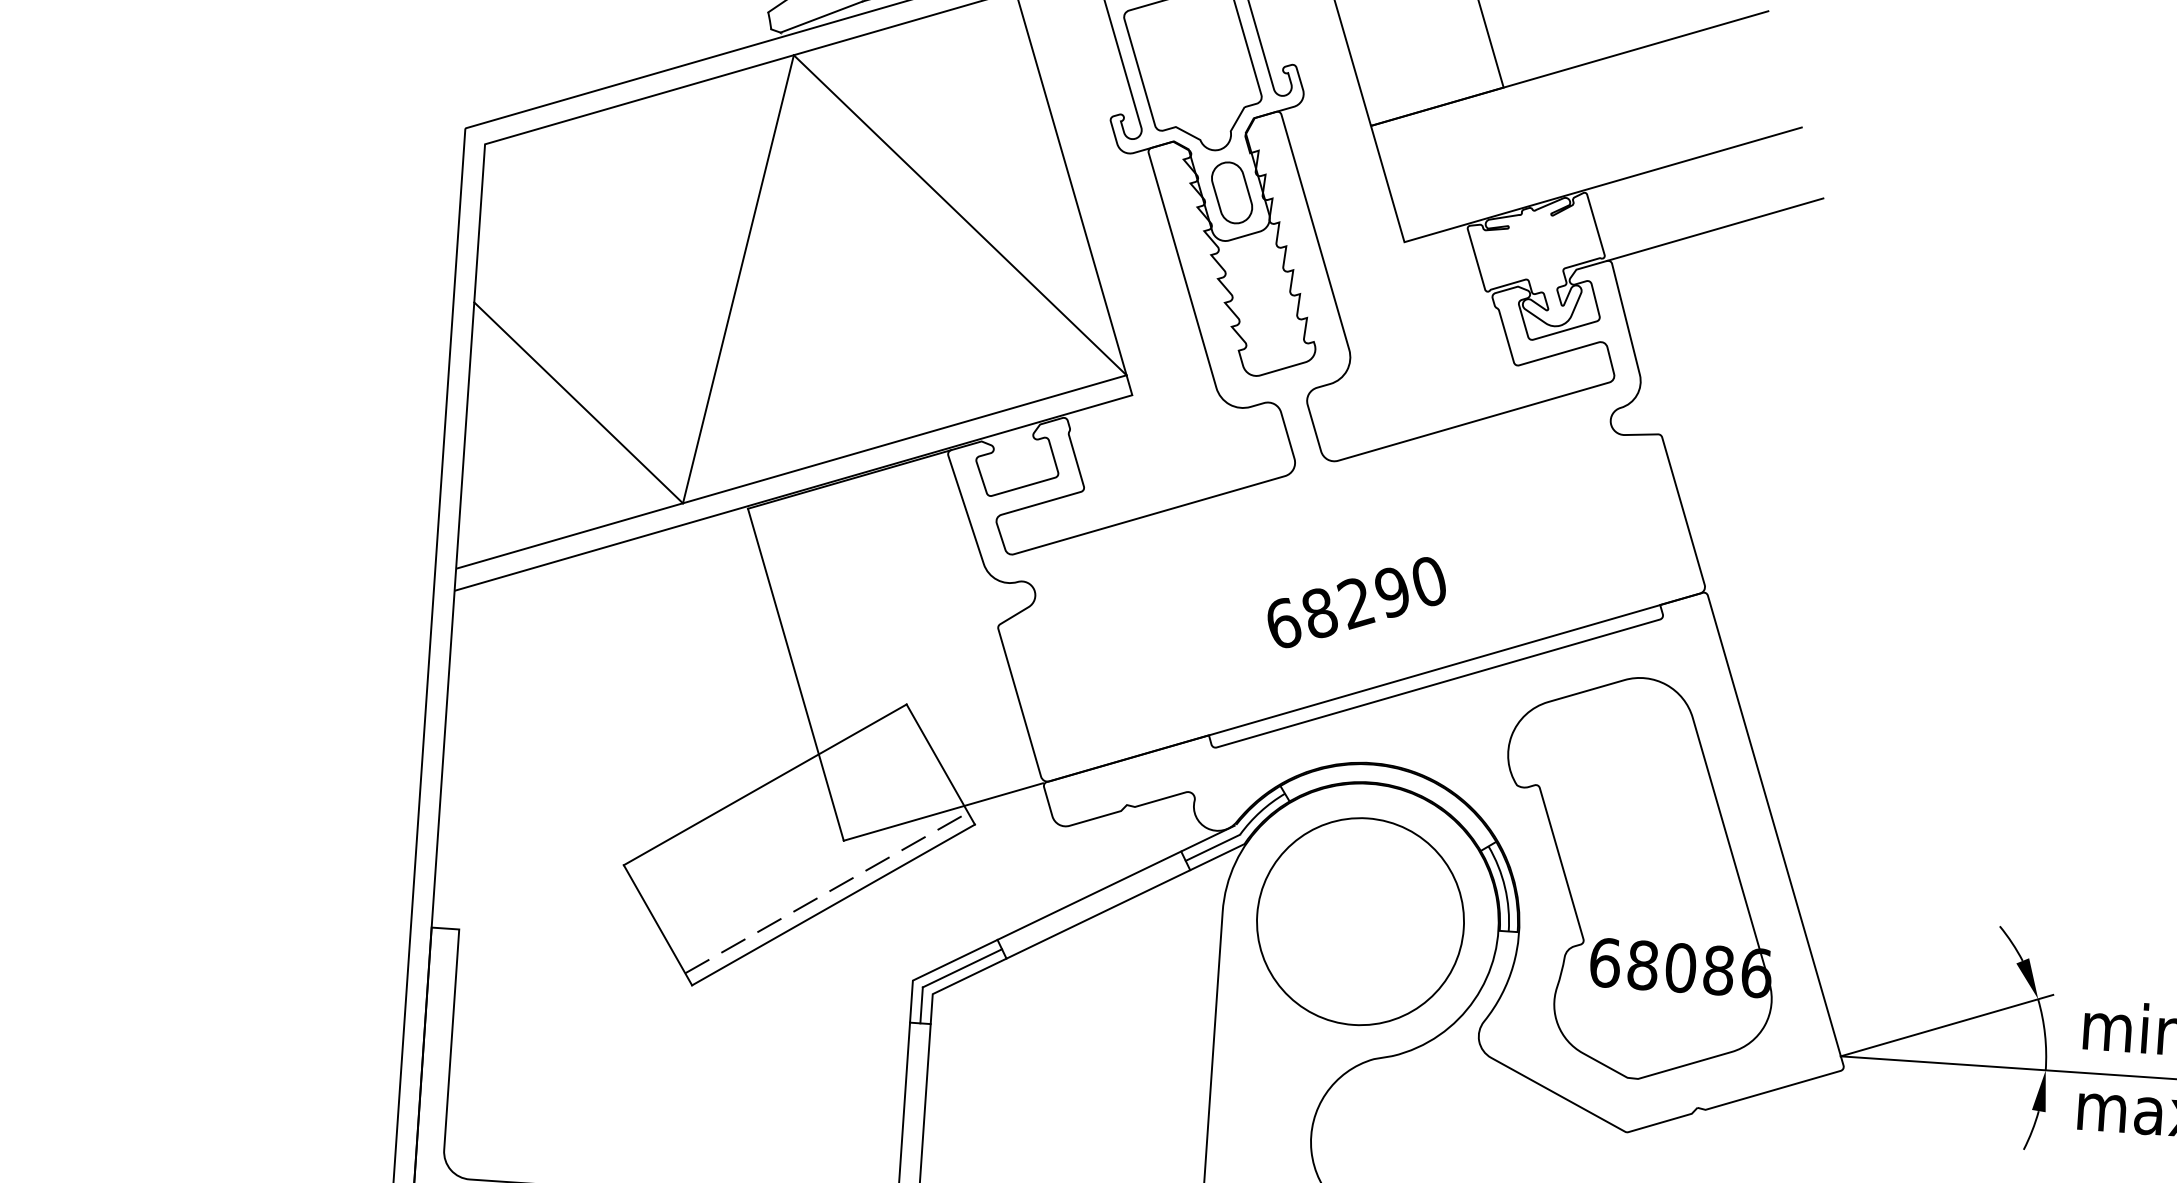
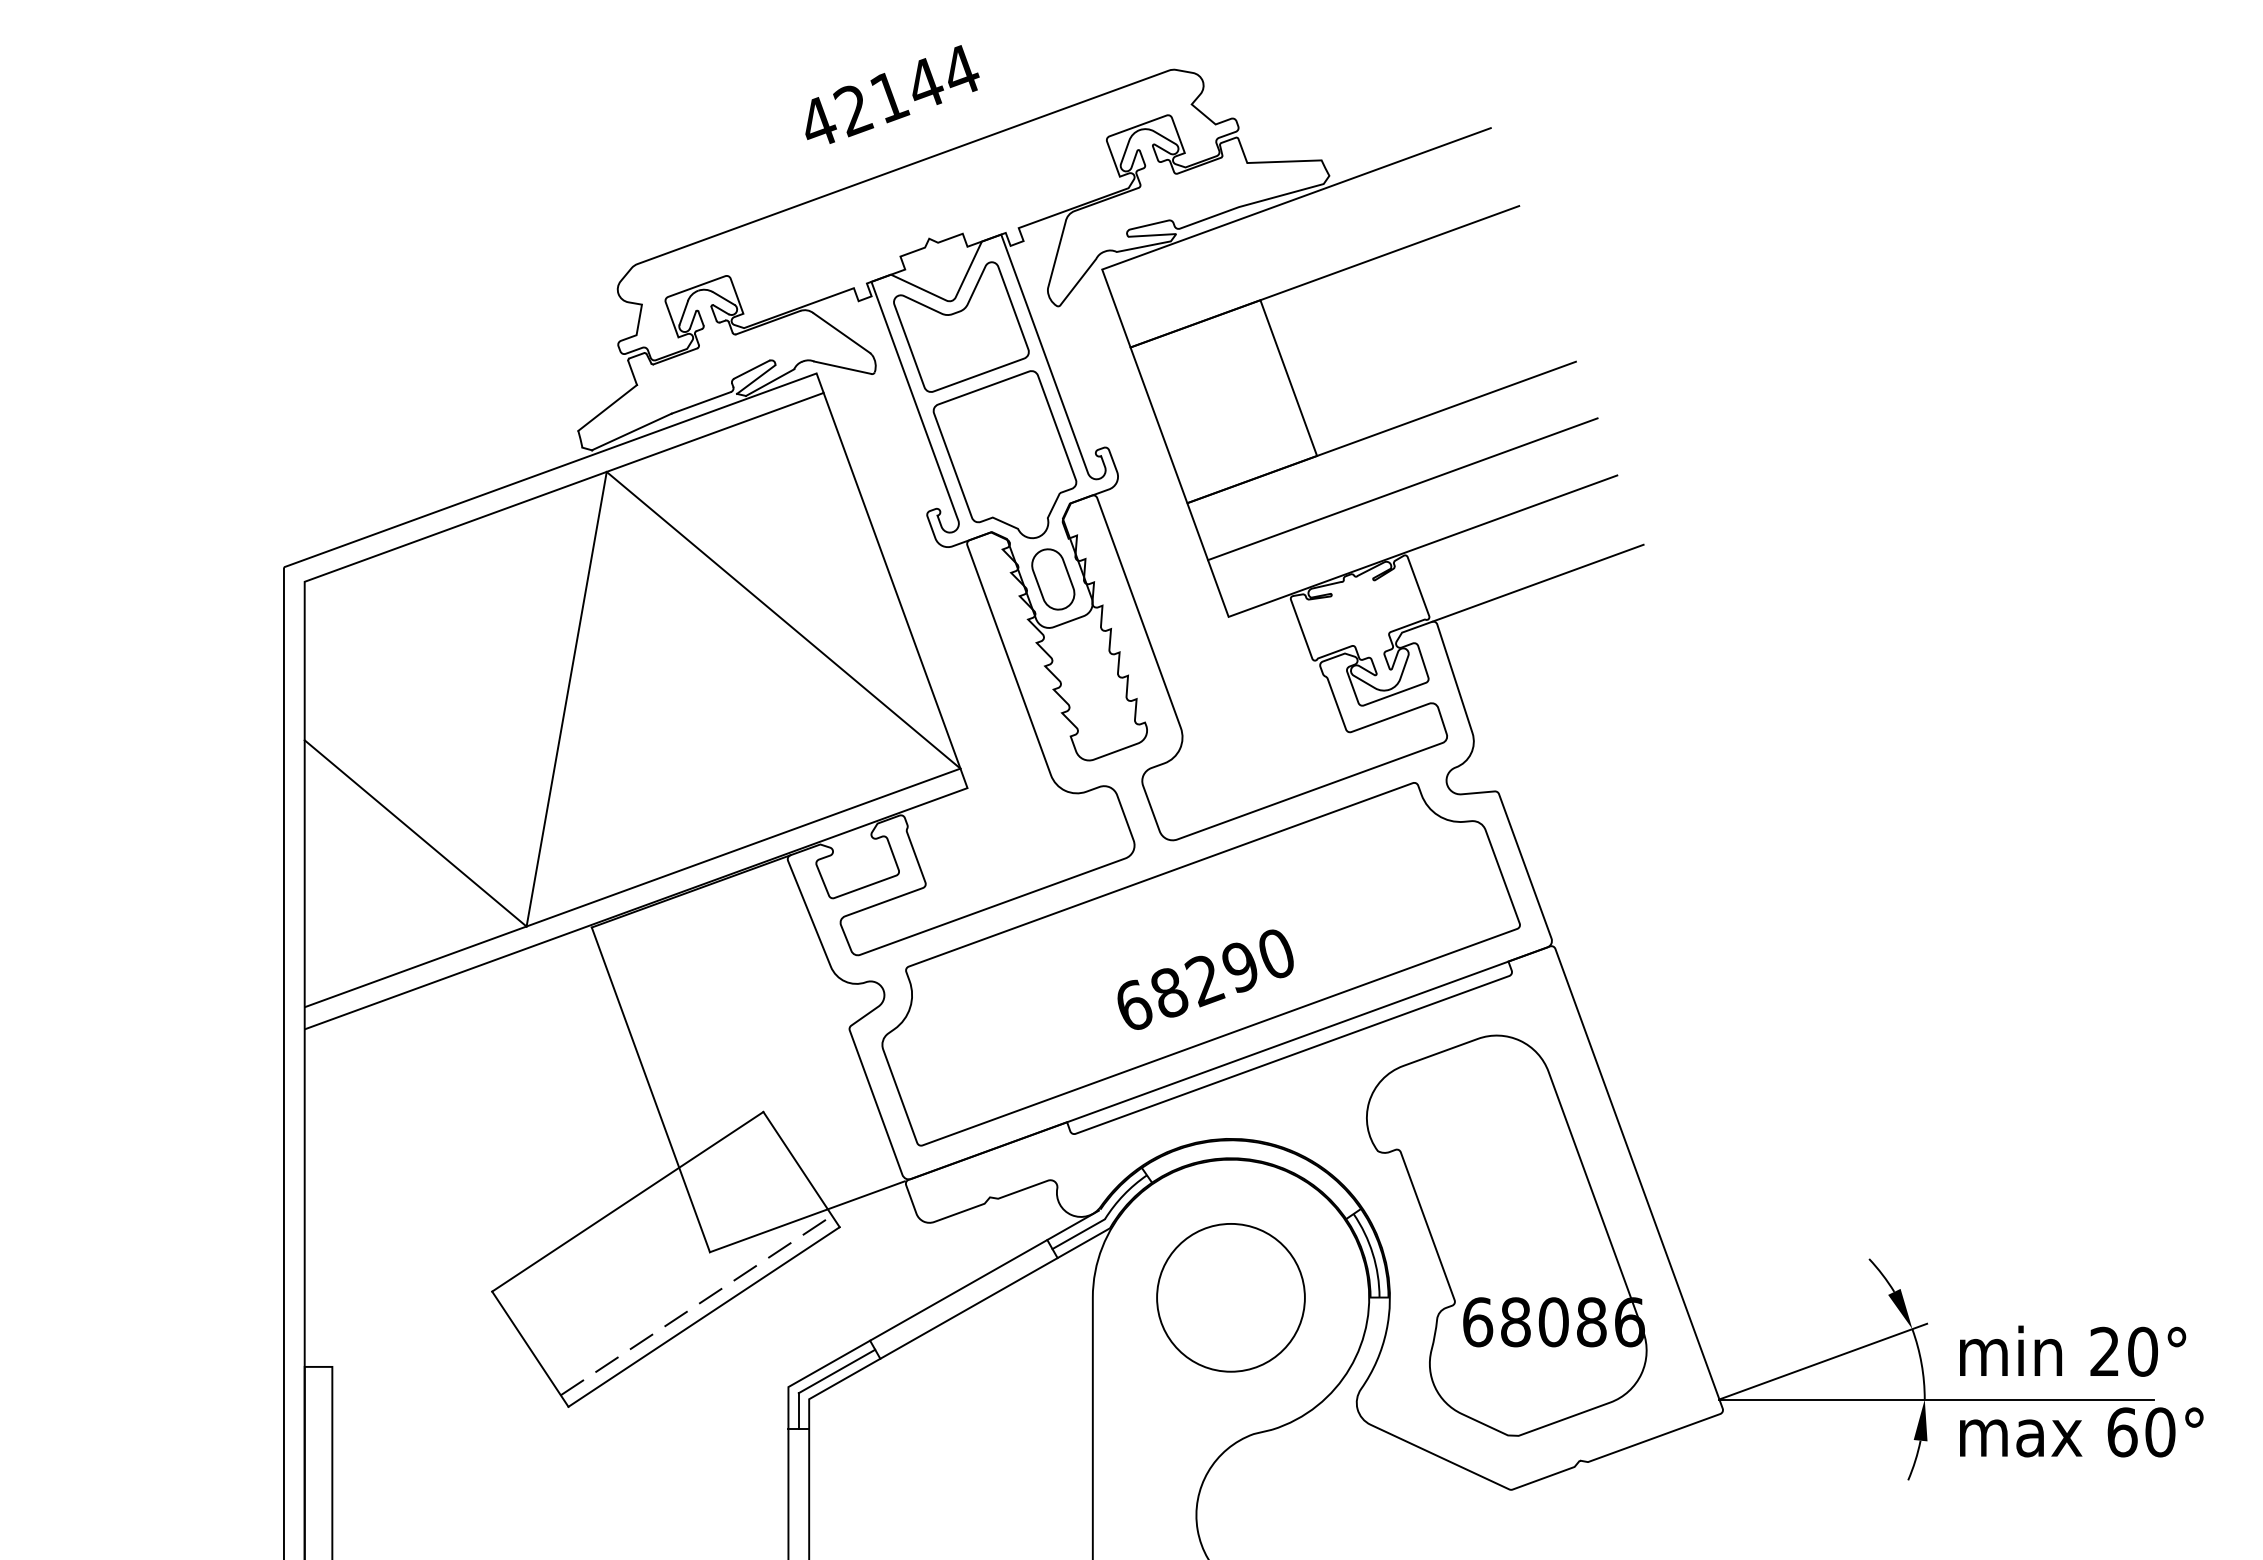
line: (1586, 126) -> (1402, 489), added
part: (1352, 587) -> (1200, 964), added
circle: (1360, 921) -> (1230, 1297), size x0.71

